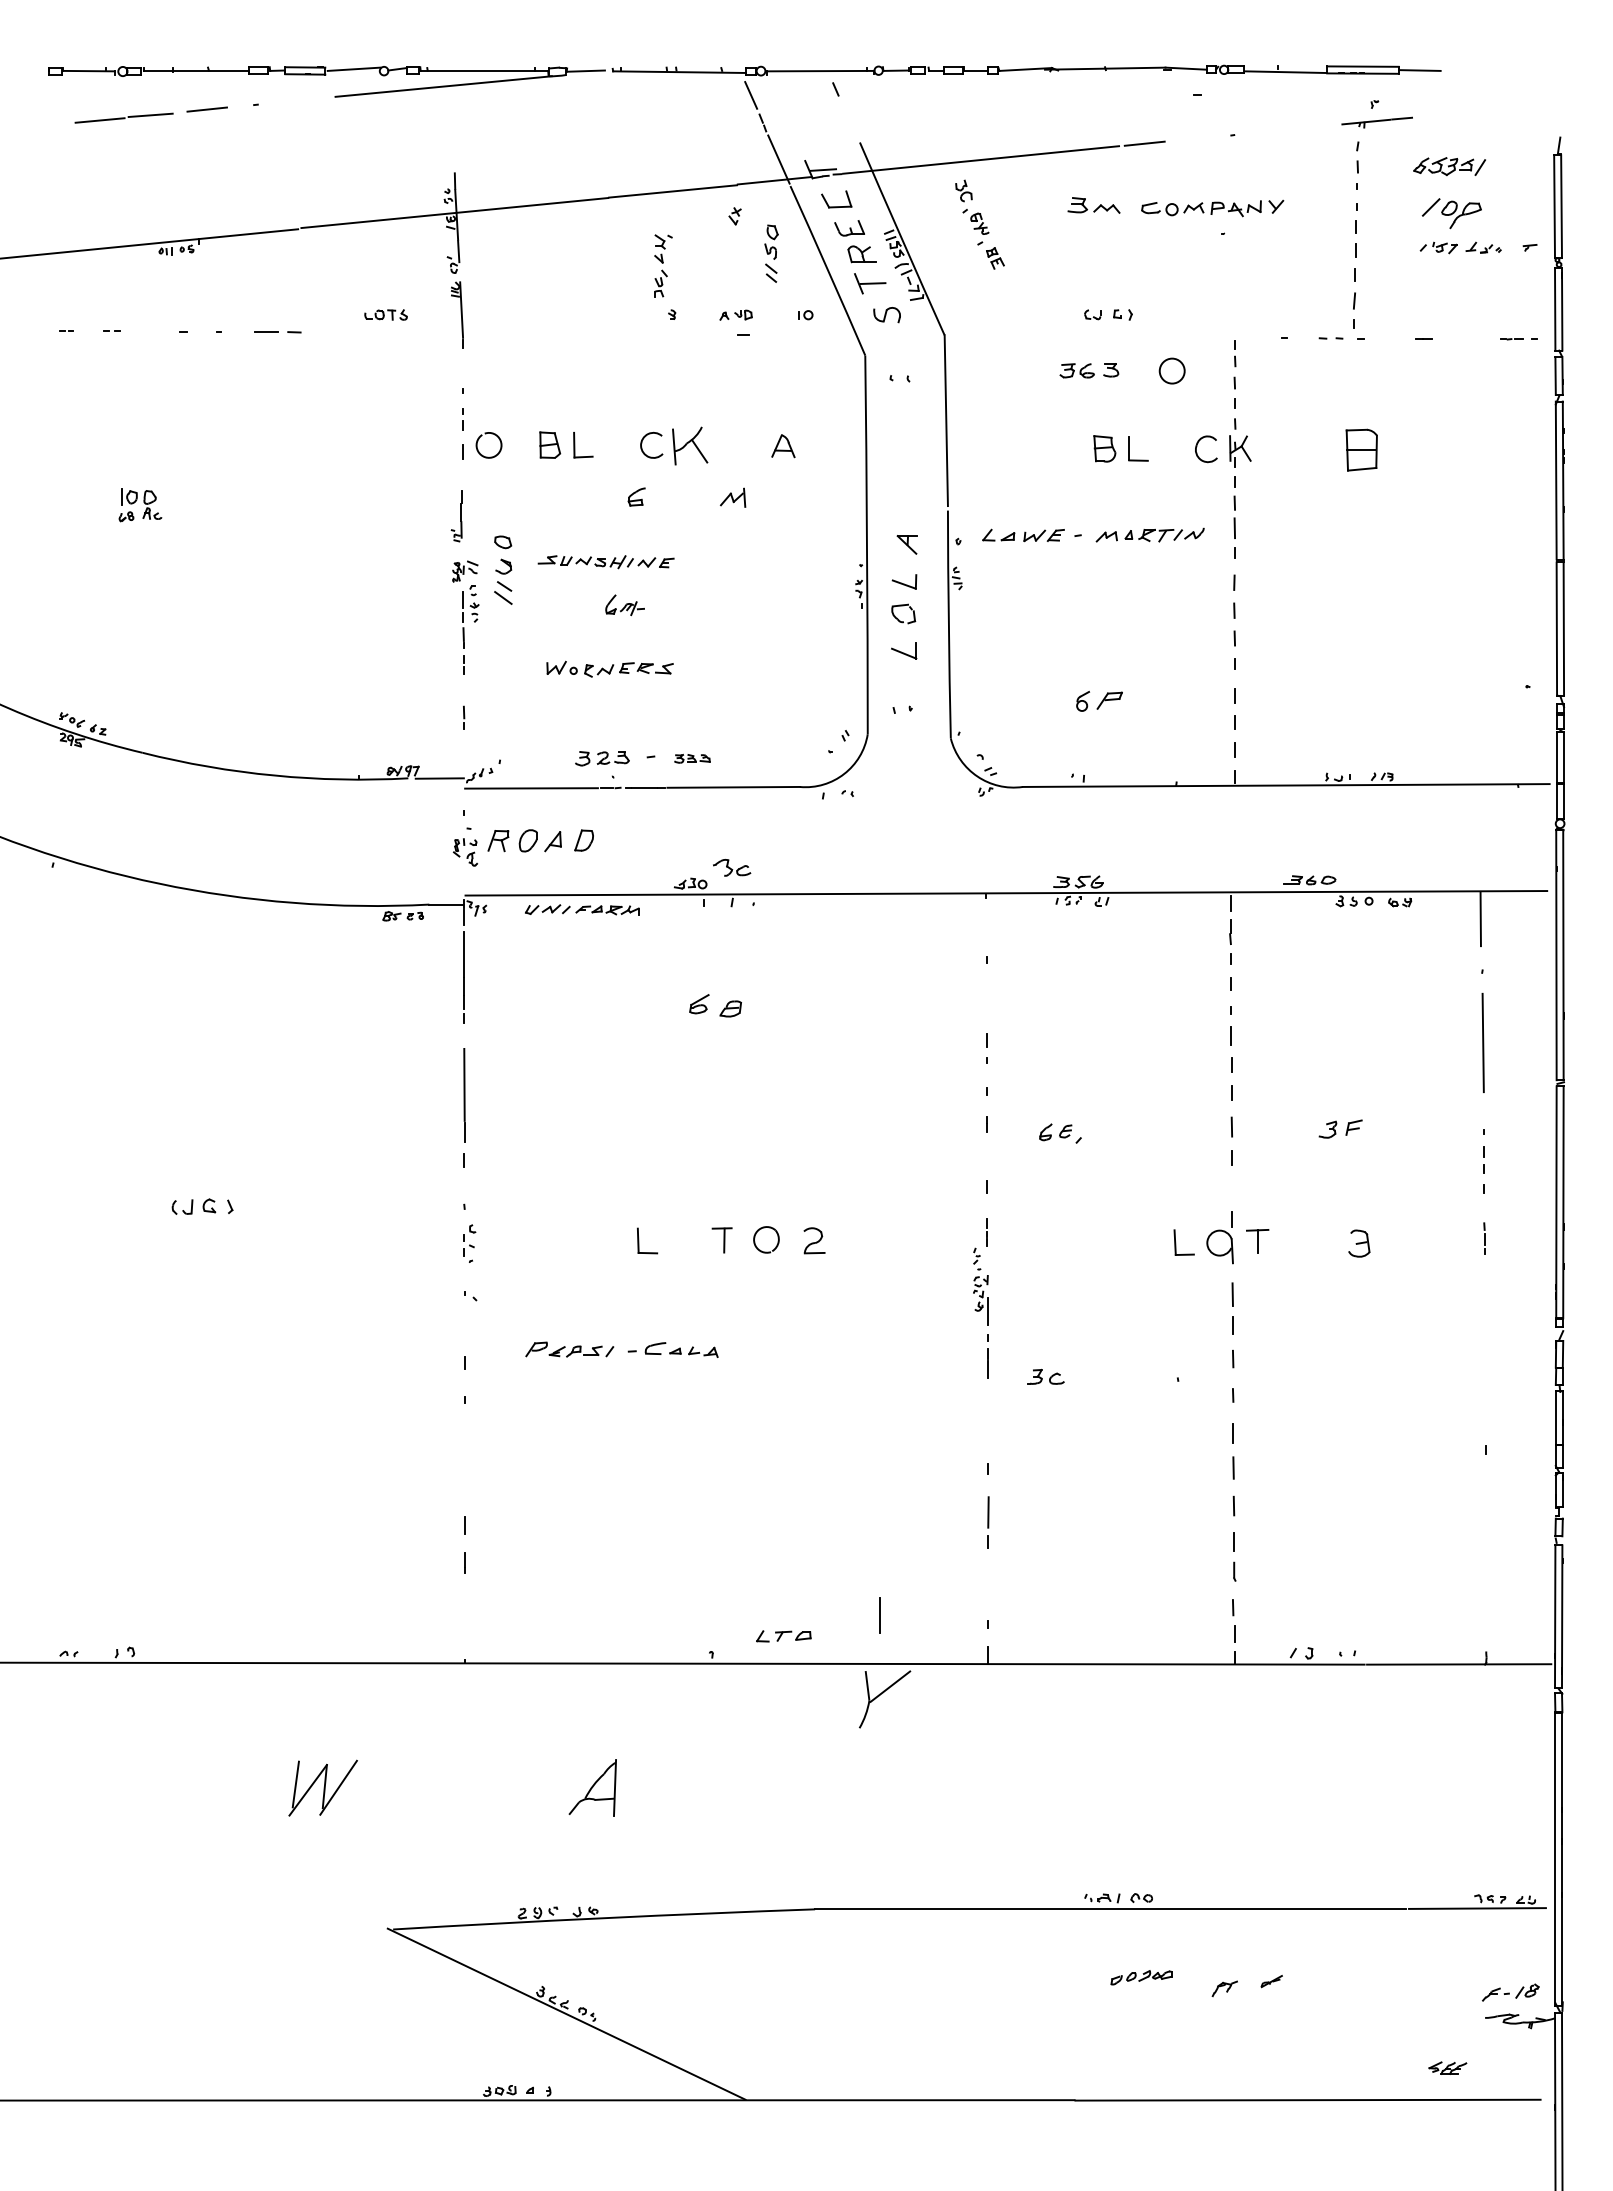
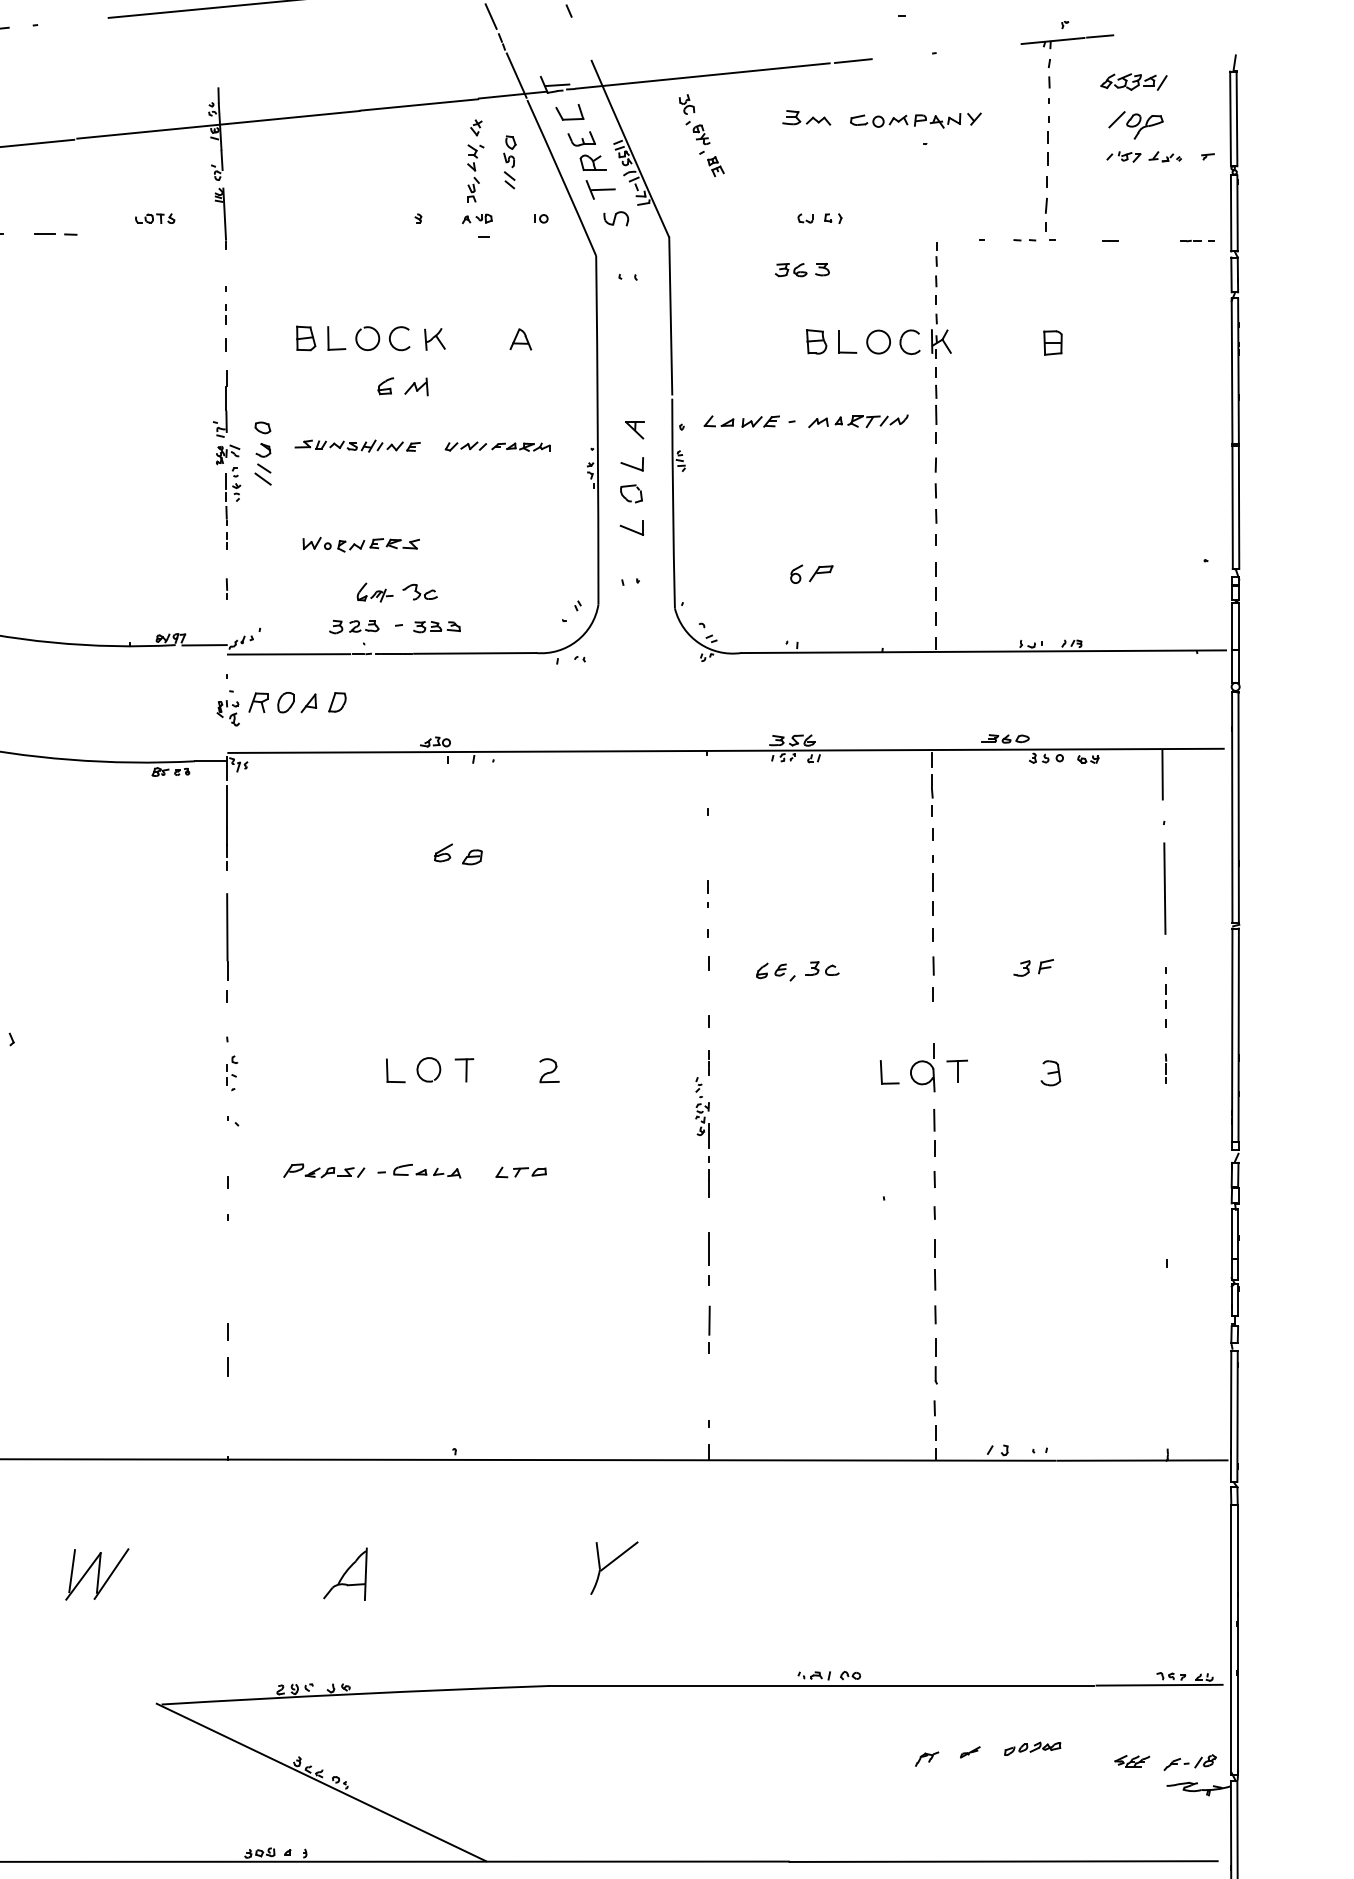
part: (1376, 122) -> (1066, 41), size x1.43
part: (663, 265) -> (475, 173), moved
circle: (1171, 370) -> (878, 341), moved
part: (689, 445) -> (434, 338), size x0.62
part: (1361, 449) -> (1052, 342), size x0.62
arc: (480, 452) -> (359, 345), moved
part: (733, 497) -> (416, 386), moved
part: (456, 516) -> (219, 404), size x1.43
part: (624, 605) -> (374, 592), moved
part: (692, 758) -> (437, 626), size x1.43
part: (732, 867) -> (420, 591), moved
part: (582, 909) -> (497, 446), moved
part: (766, 1239) -> (428, 1069), moved
part: (1045, 1376) -> (821, 968), moved
line: (879, 1615) -> (708, 1248), moved
part: (783, 1636) -> (520, 1172), moved
part: (883, 1693) -> (612, 1562), moved
part: (1141, 1977) -> (1032, 1748), moved
part: (1447, 2067) -> (1132, 1760), moved

